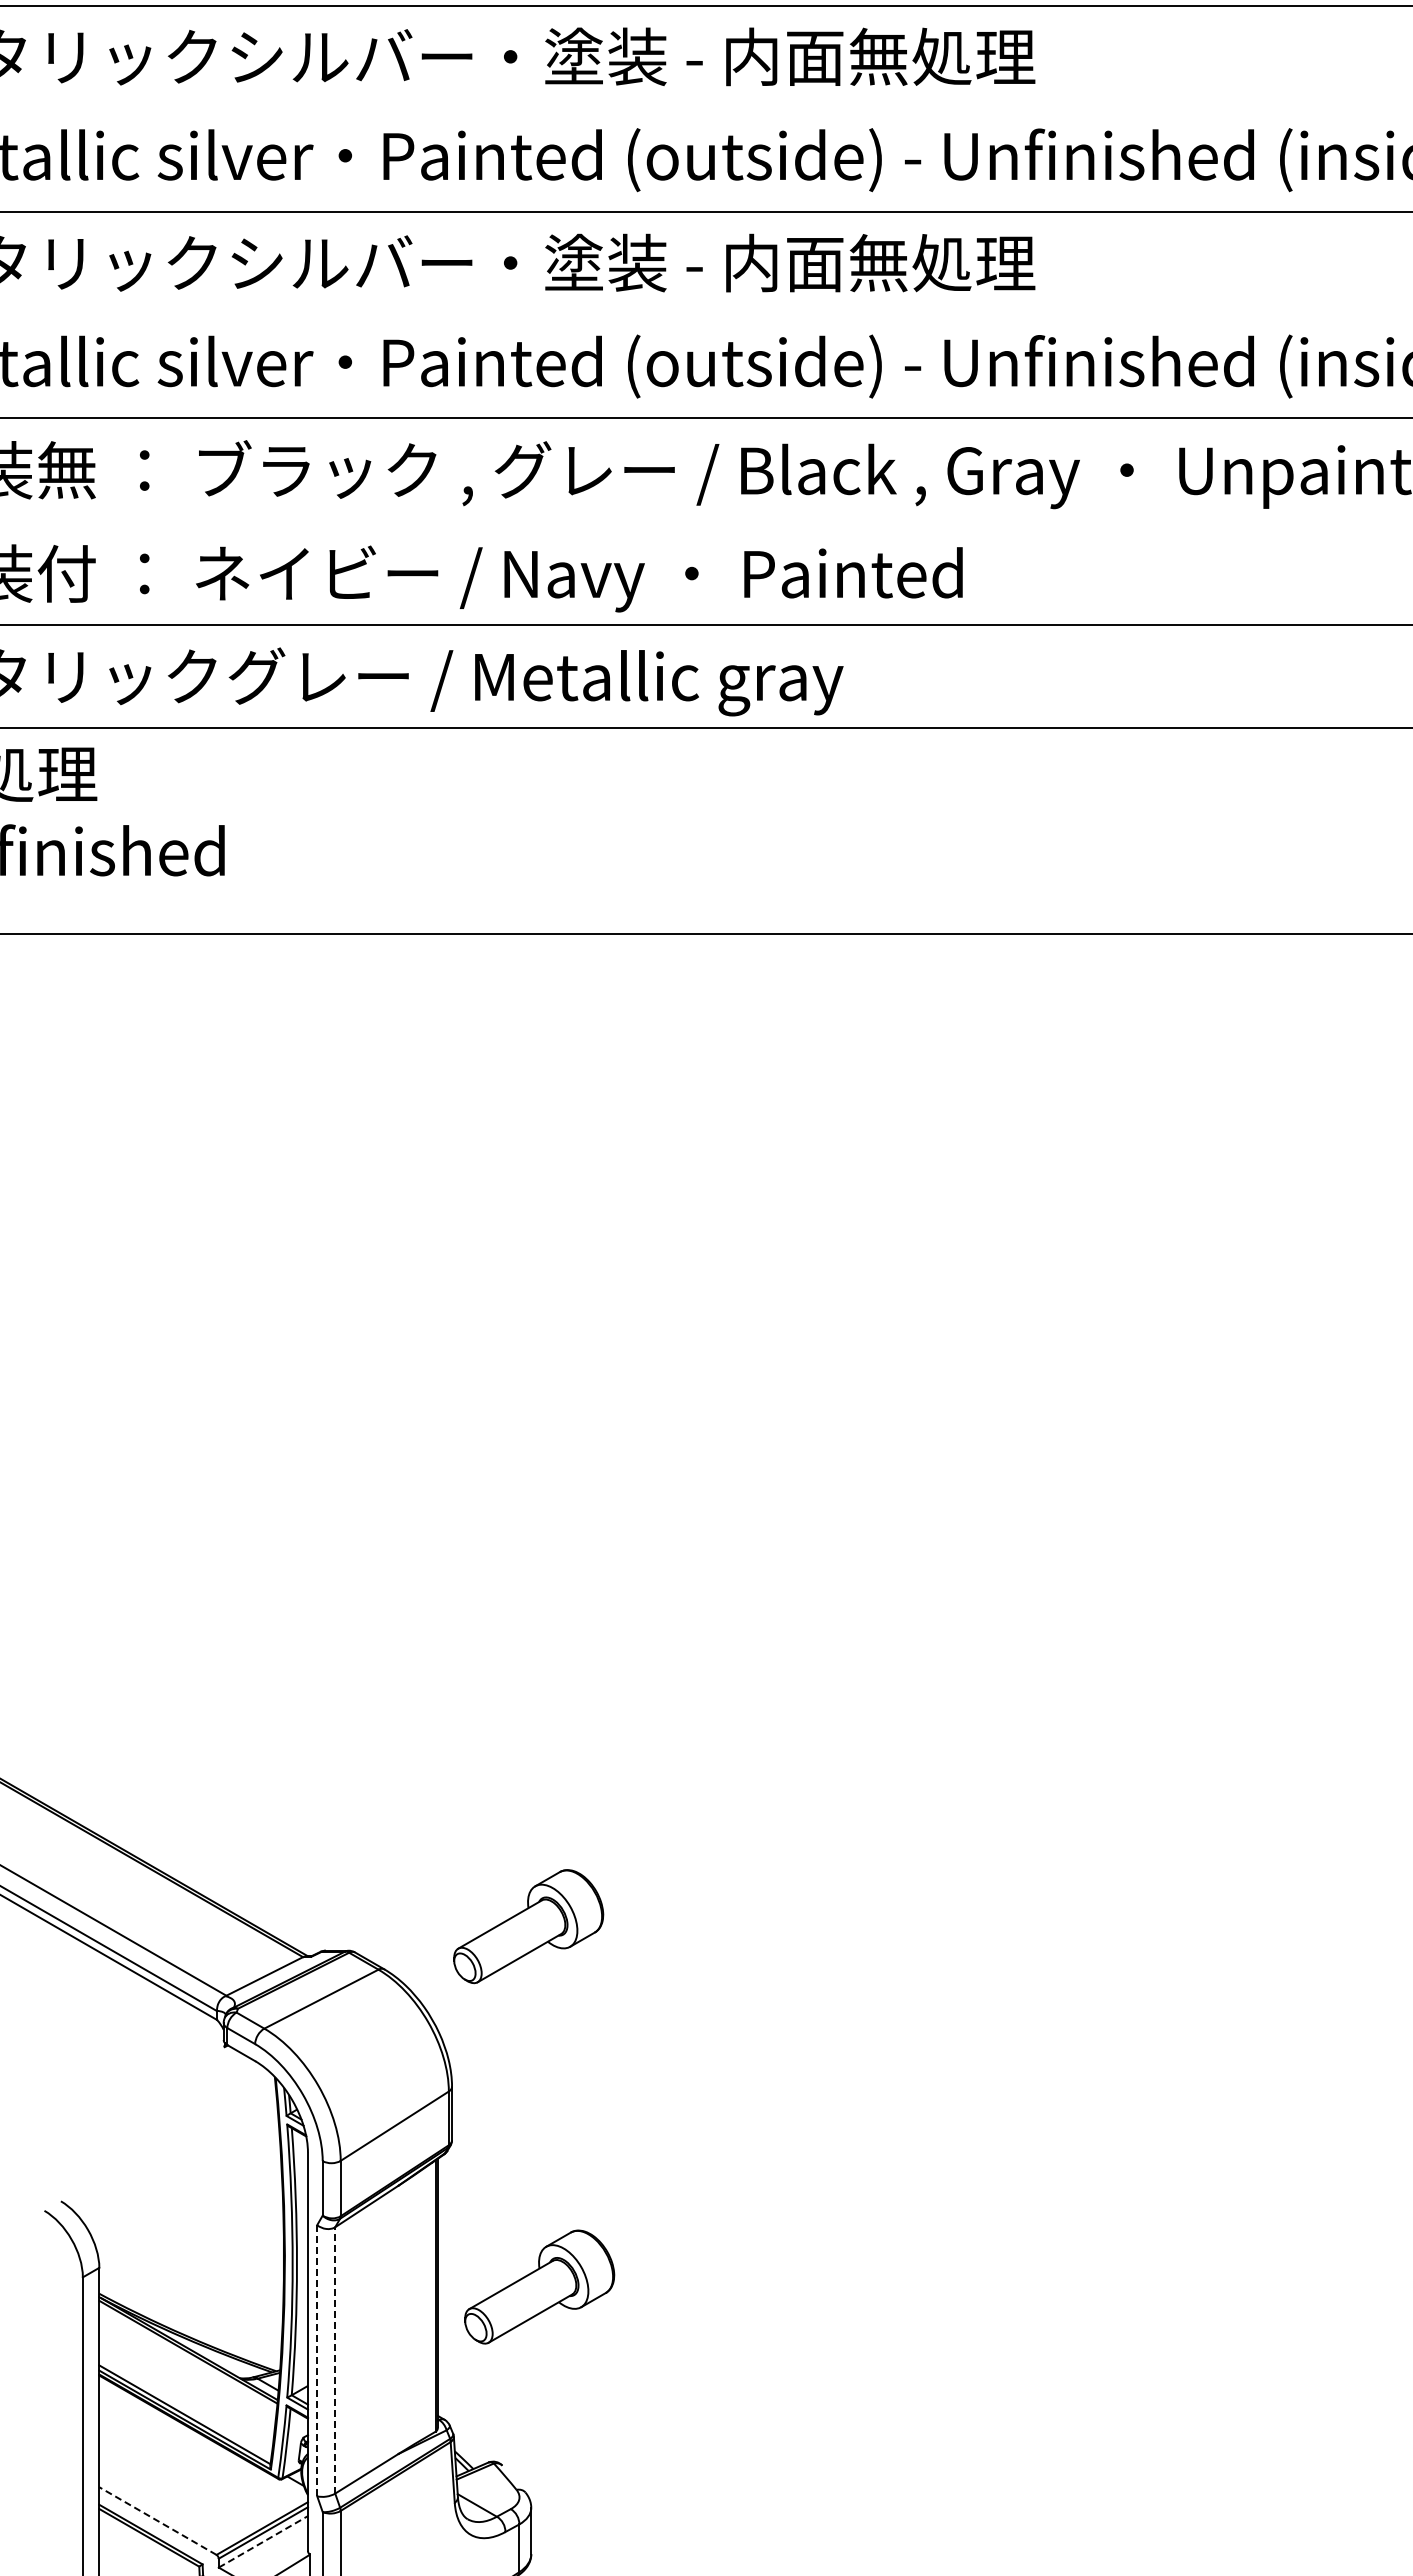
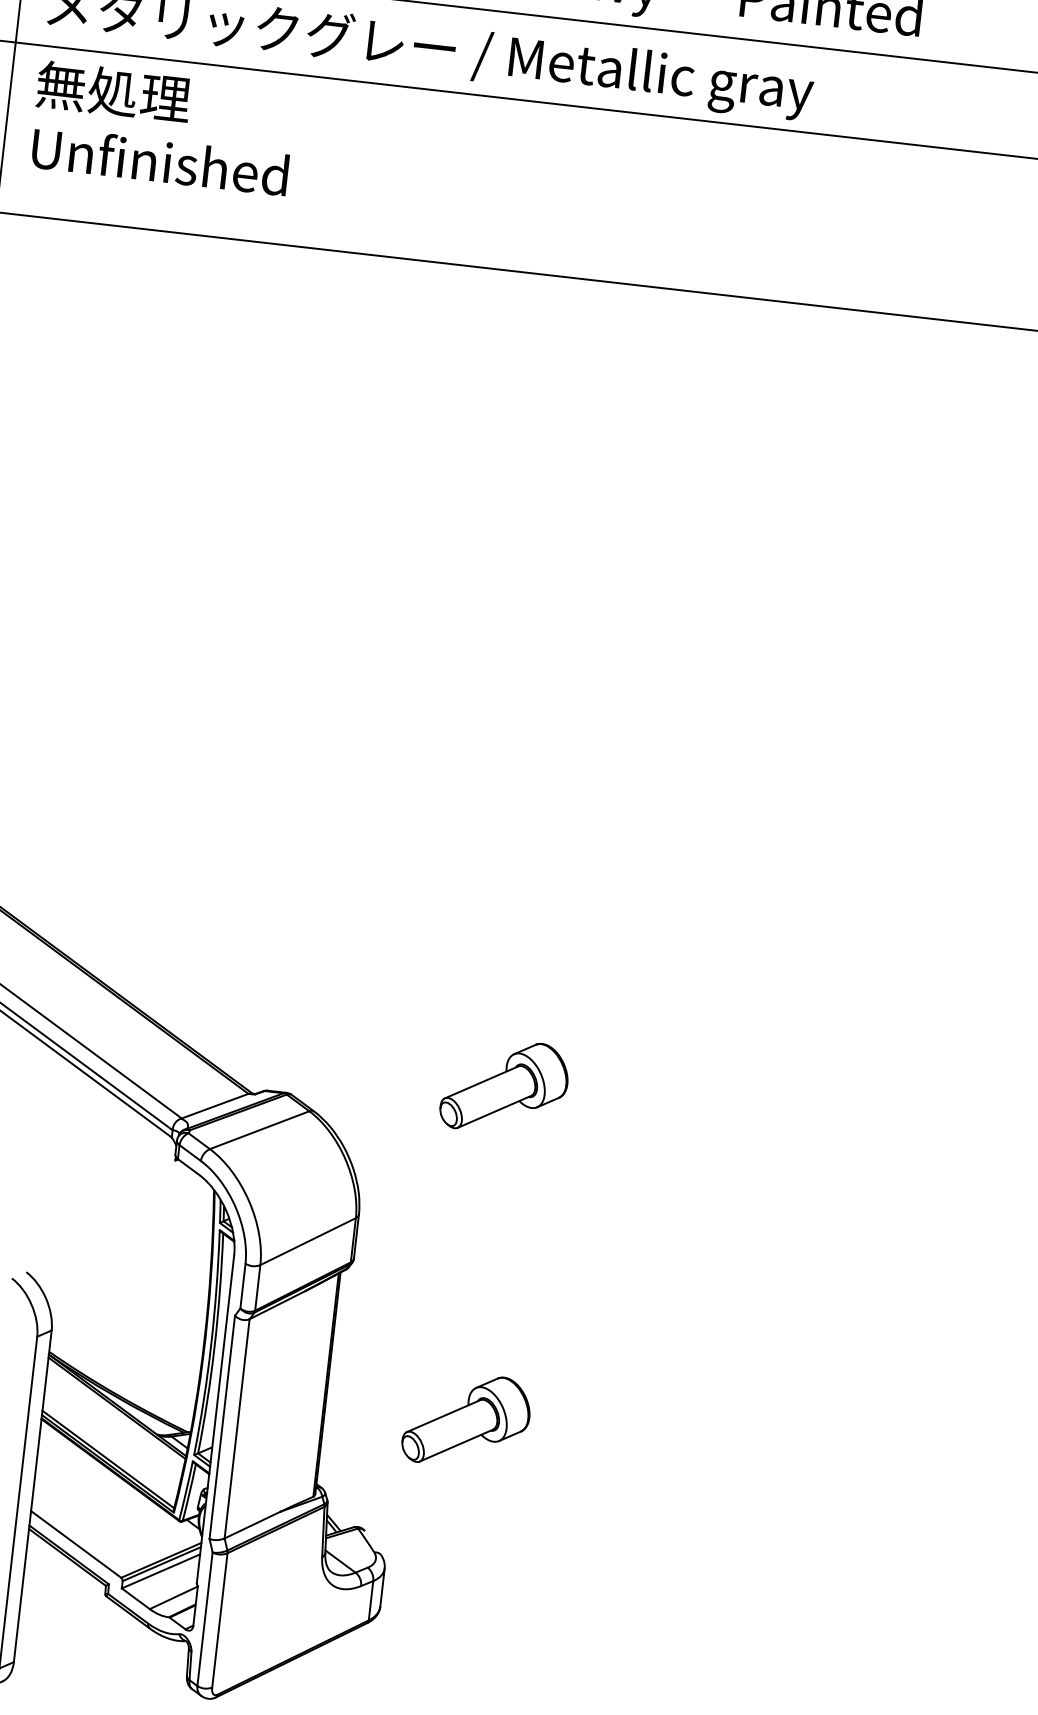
part: (528, 1926) -> (504, 1086), moved
part: (539, 2286) -> (466, 1420), moved
line: (335, 2359) -> (237, 1428), dashed -> solid
line: (317, 2360) -> (222, 1427), dashed -> solid
line: (157, 2521) -> (75, 1544), dashed -> solid
line: (263, 2541) -> (161, 1571), dashed -> solid

